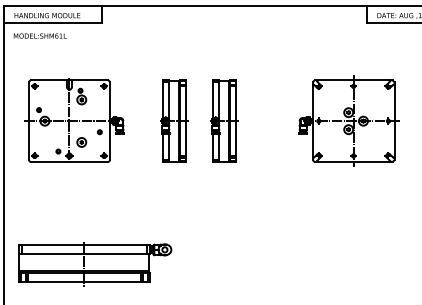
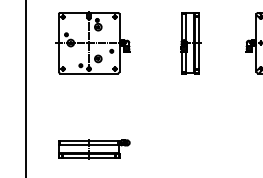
part: (74, 120) -> (92, 42), moved
part: (174, 120) -> (153, 42), removed
part: (95, 263) -> (94, 149), size x0.62

